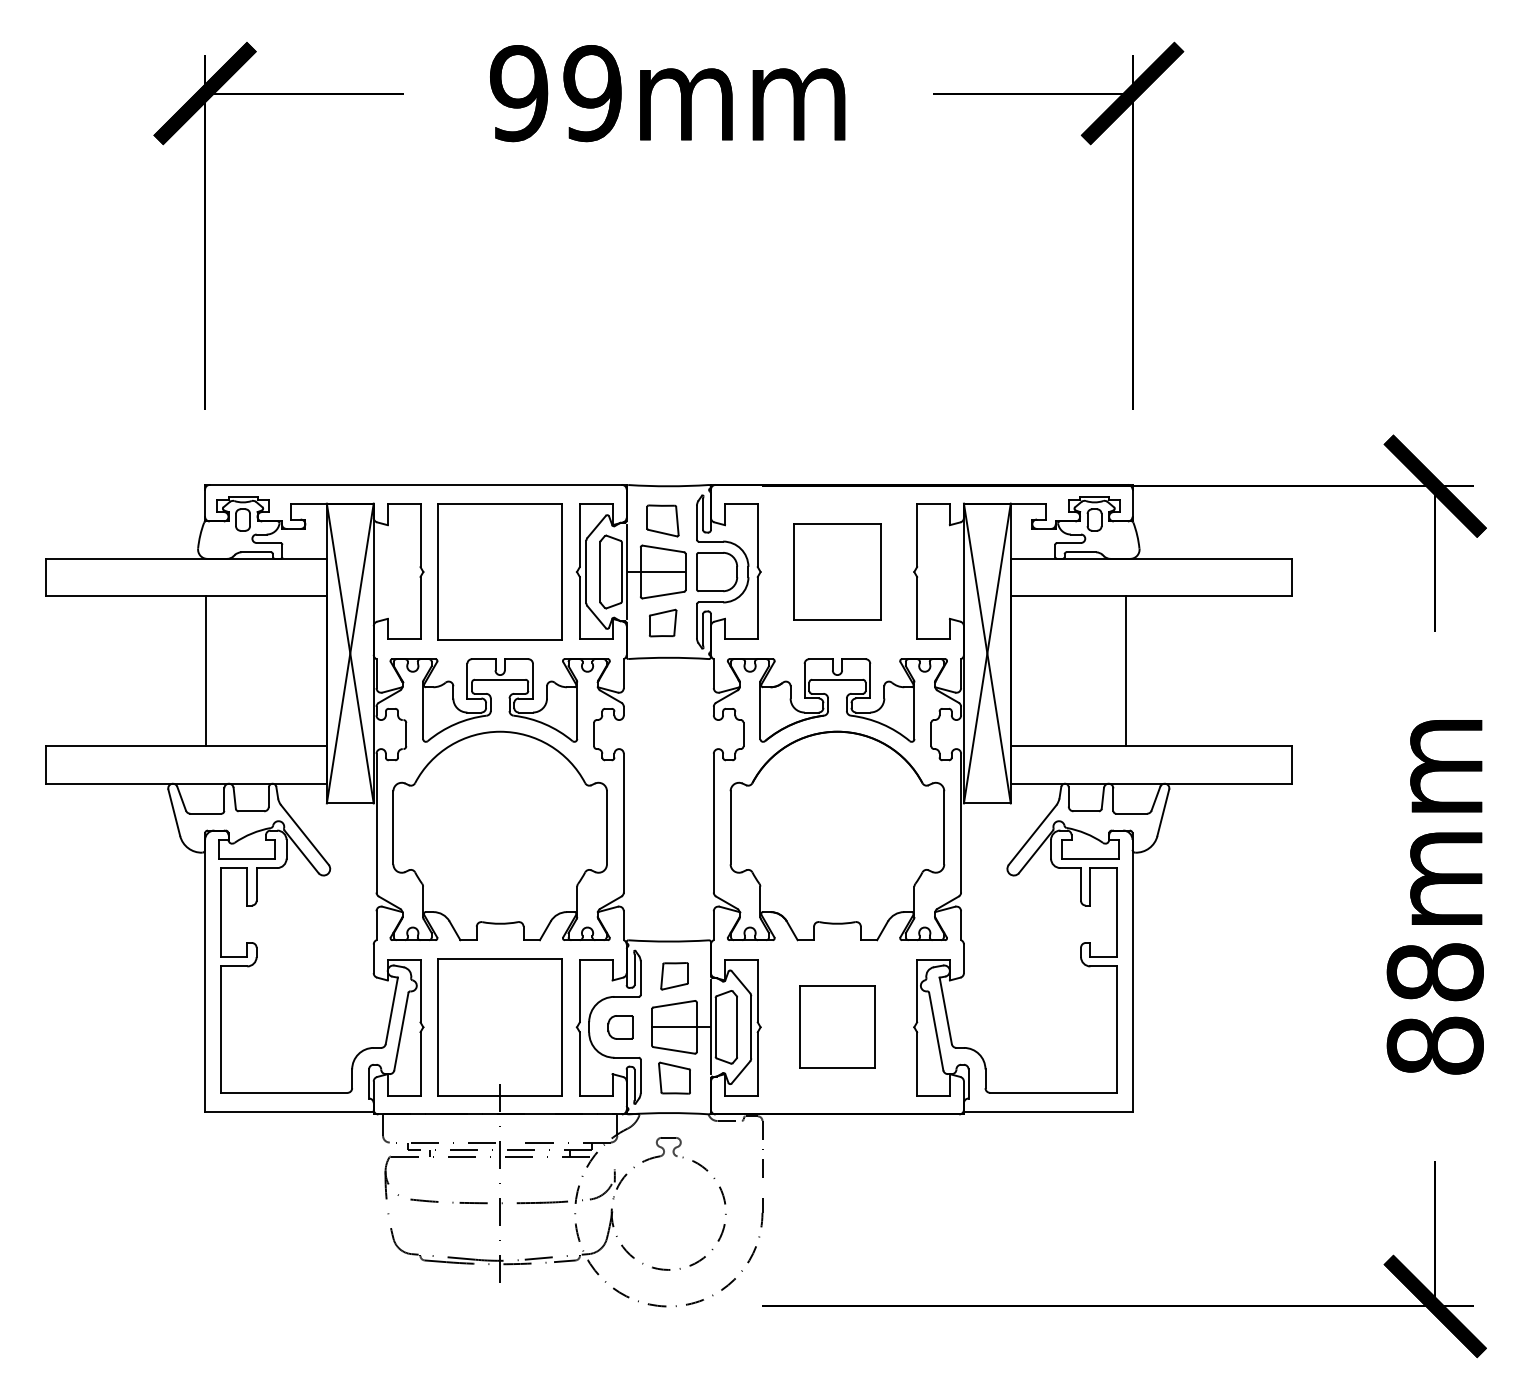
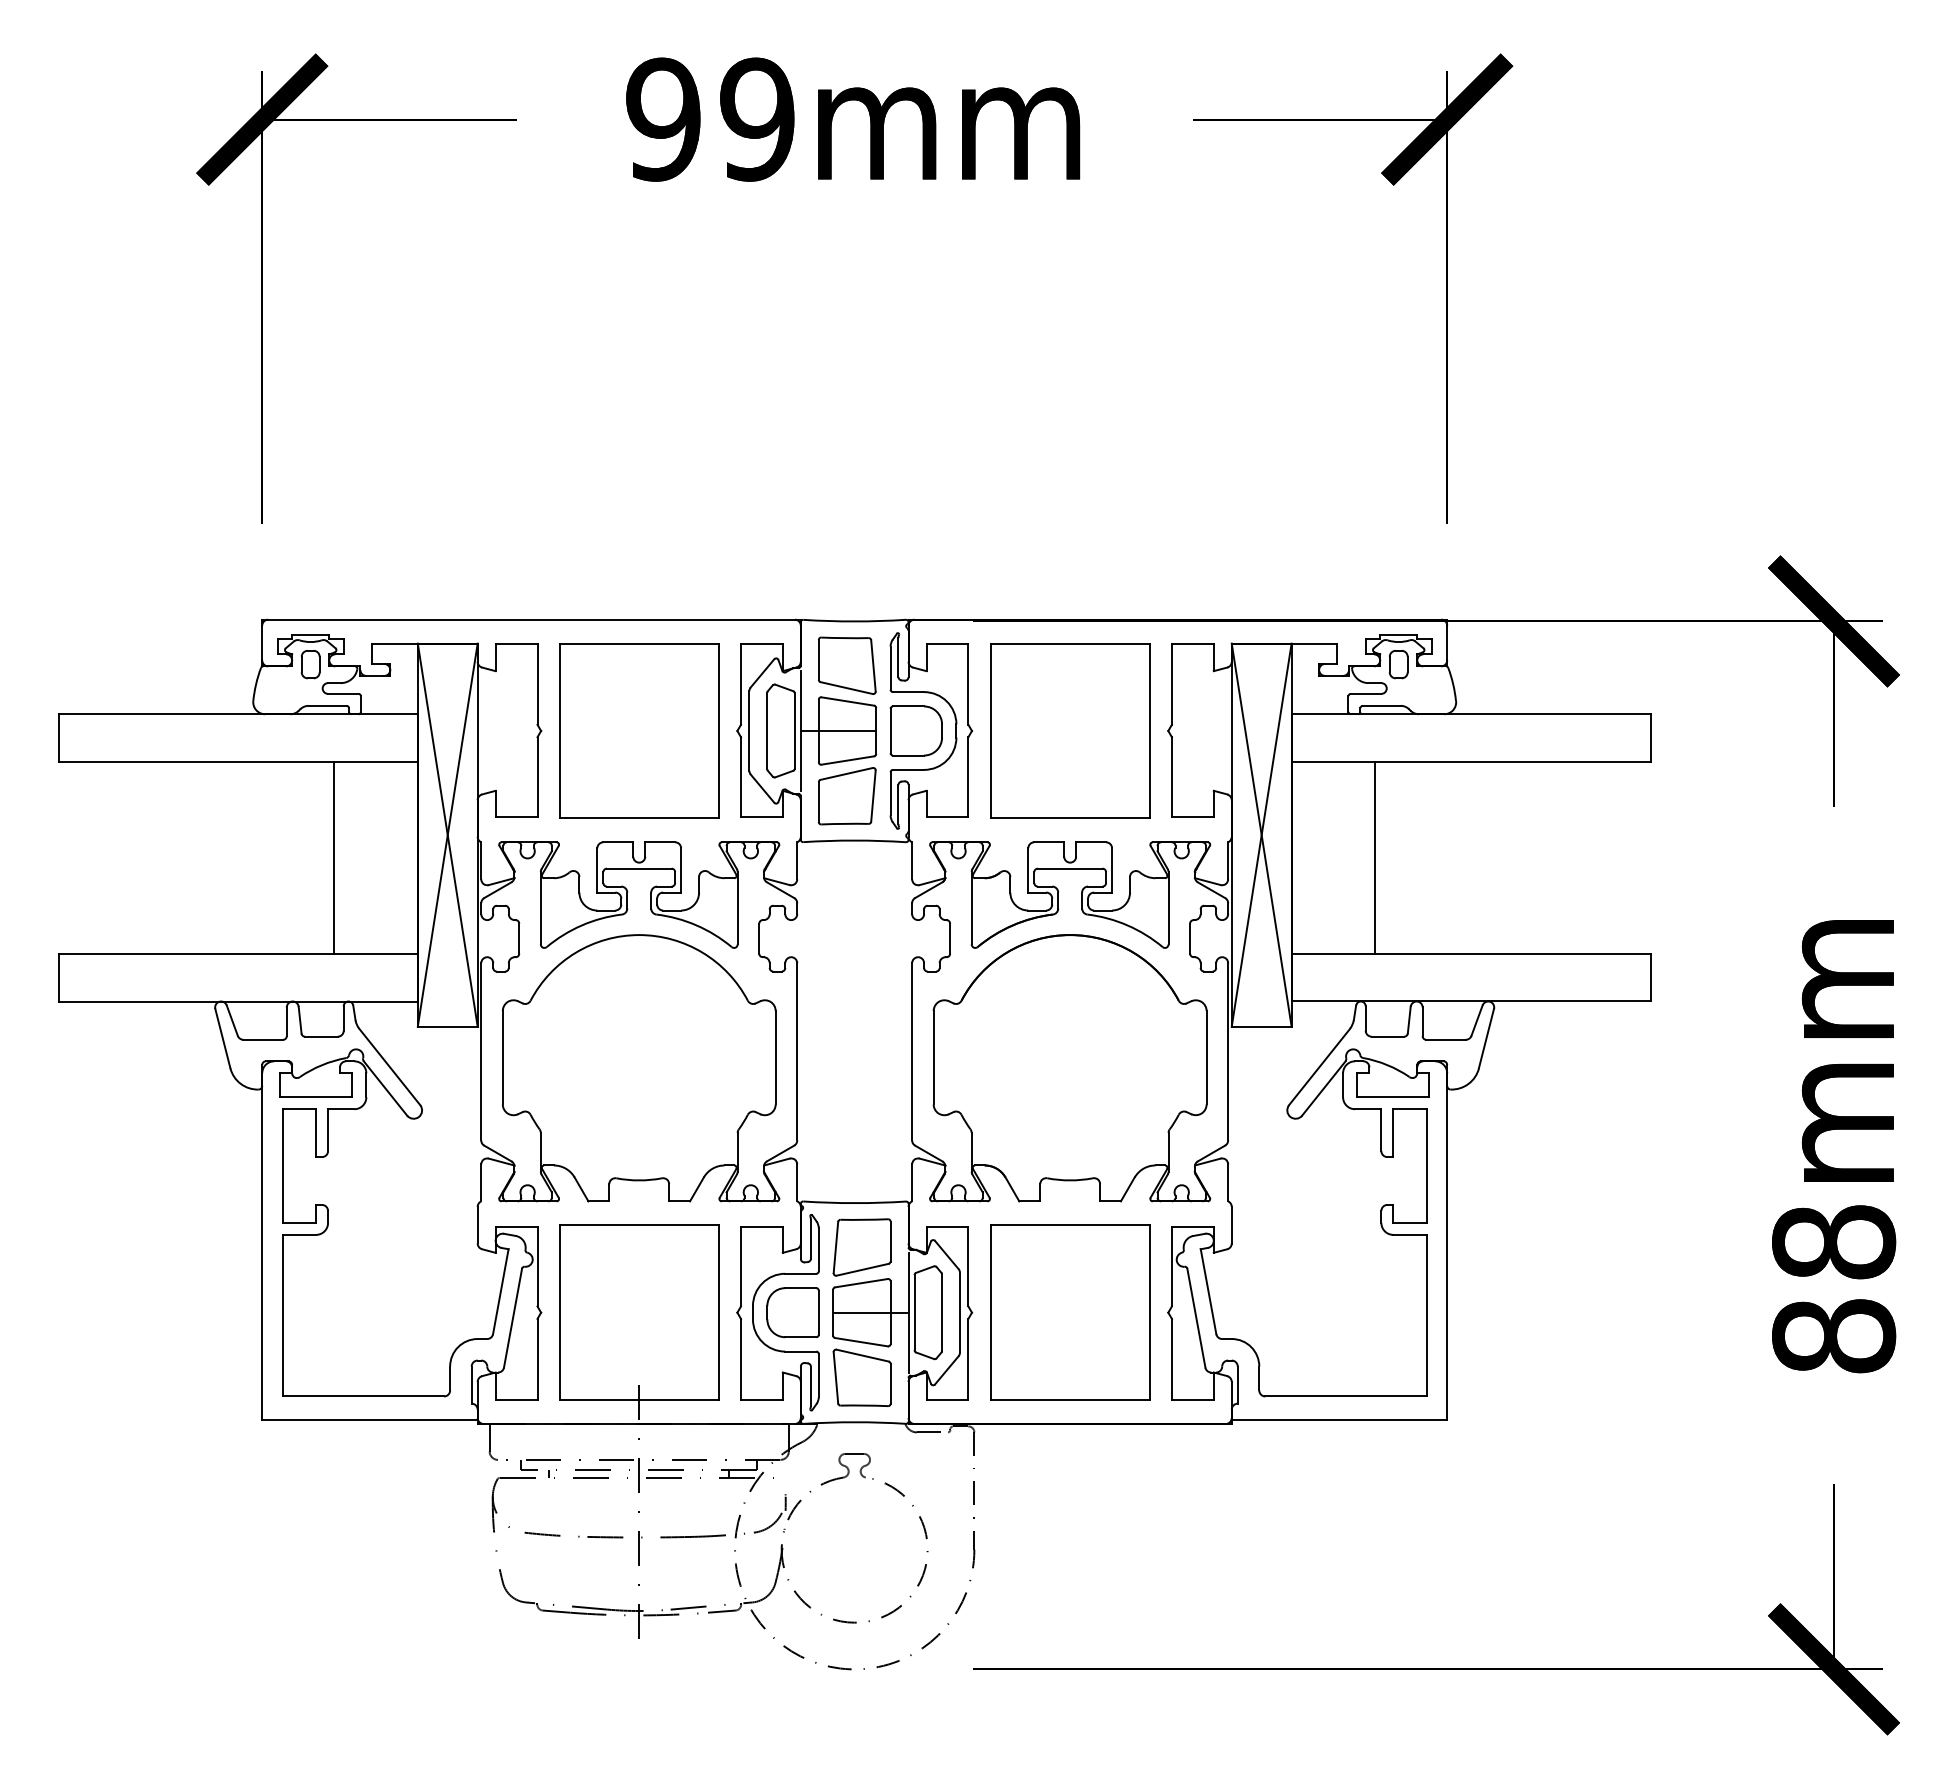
part: (663, 520) -> (847, 665), size x1.43
part: (837, 571) -> (1070, 730), size x1.43
part: (663, 623) -> (847, 796), size x1.67
line: (206, 671) -> (334, 857), moved
line: (1126, 671) -> (1375, 857), moved
part: (674, 976) -> (861, 1247), size x1.67
part: (620, 1027) -> (792, 1312), size x1.67
part: (837, 1027) -> (1070, 1312), size x1.67
part: (674, 1078) -> (861, 1377), size x1.43

